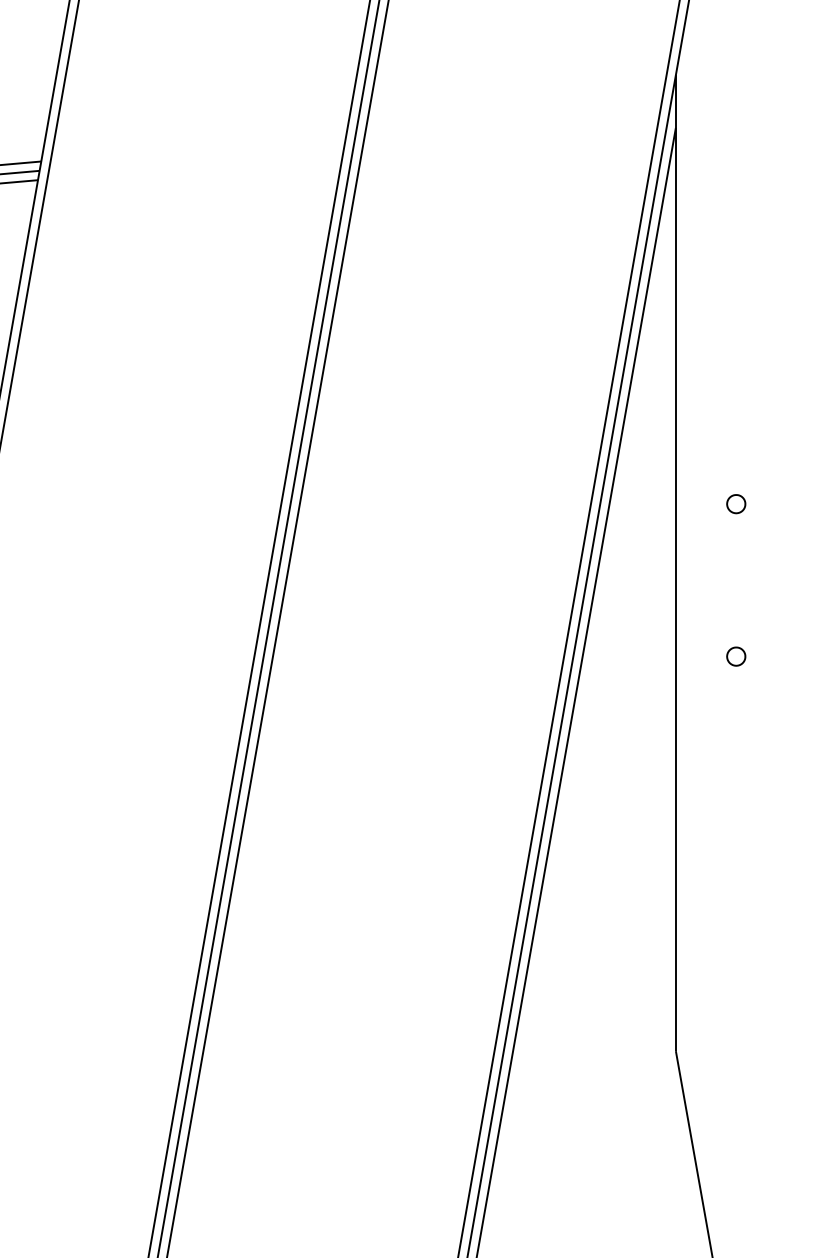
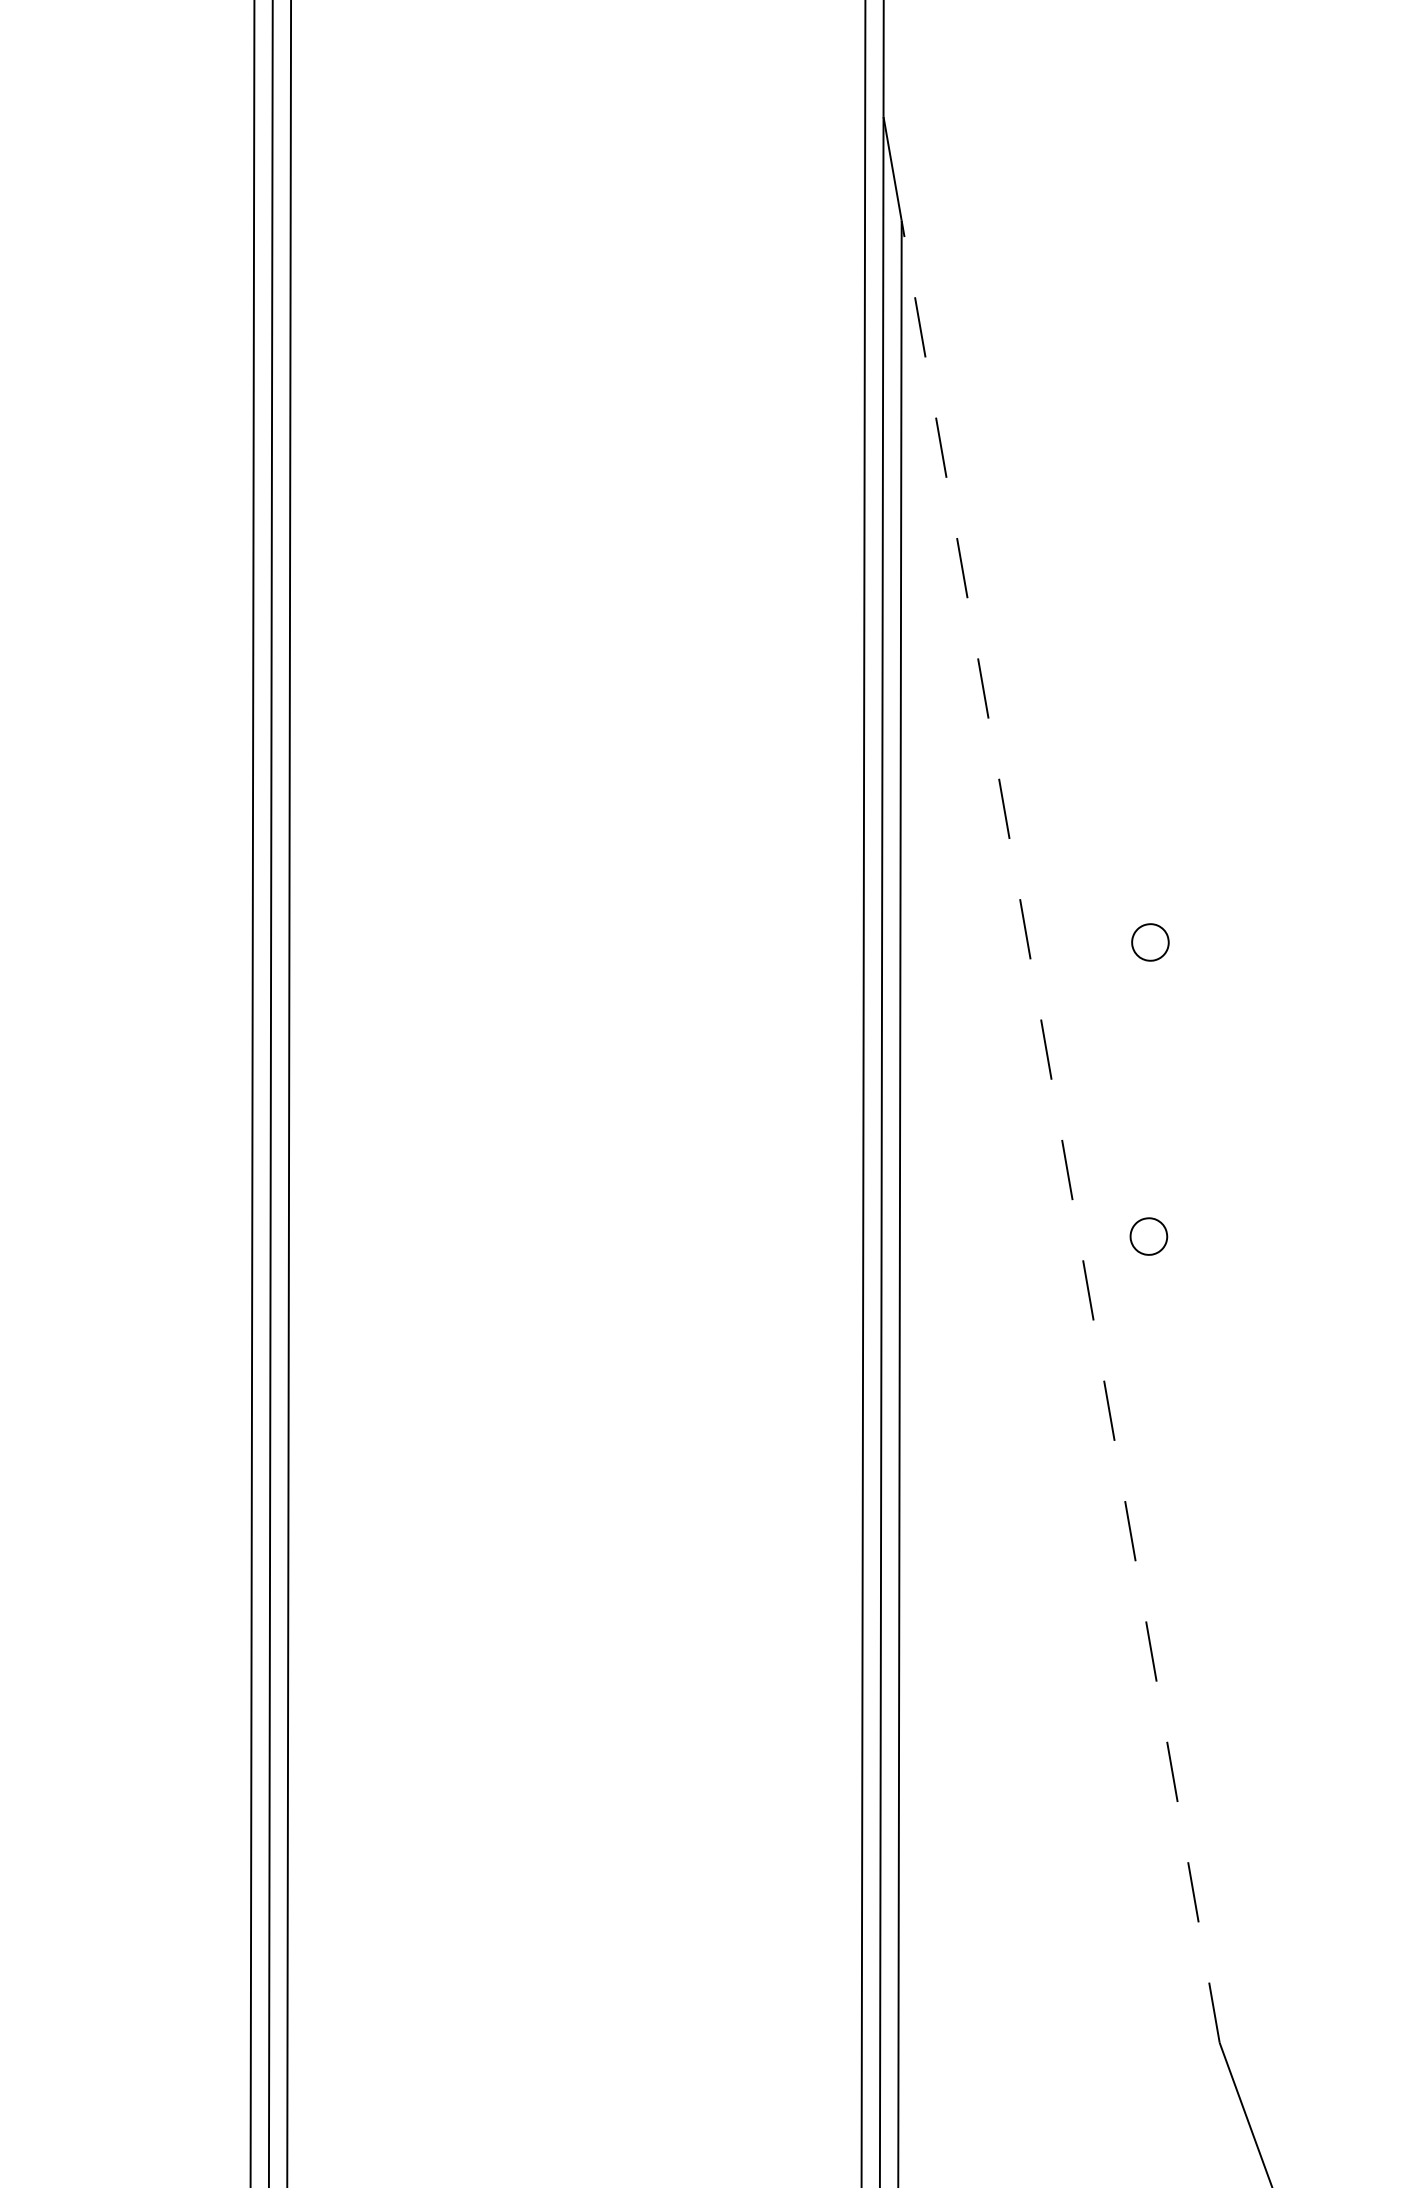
line: (675, 589) -> (1059, 1131), solid -> dashed
part: (736, 656) -> (1149, 1236), moved

